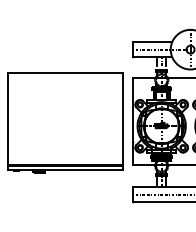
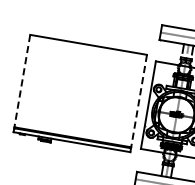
line: (7, 119) -> (22, 81), solid -> dashed
line: (123, 119) -> (139, 101), solid -> dashed

